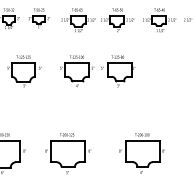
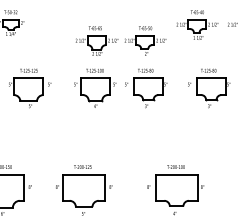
part: (39, 18) -> (48, 22), removed
part: (97, 19) -> (120, 40), moved
part: (169, 71) -> (209, 88), added

